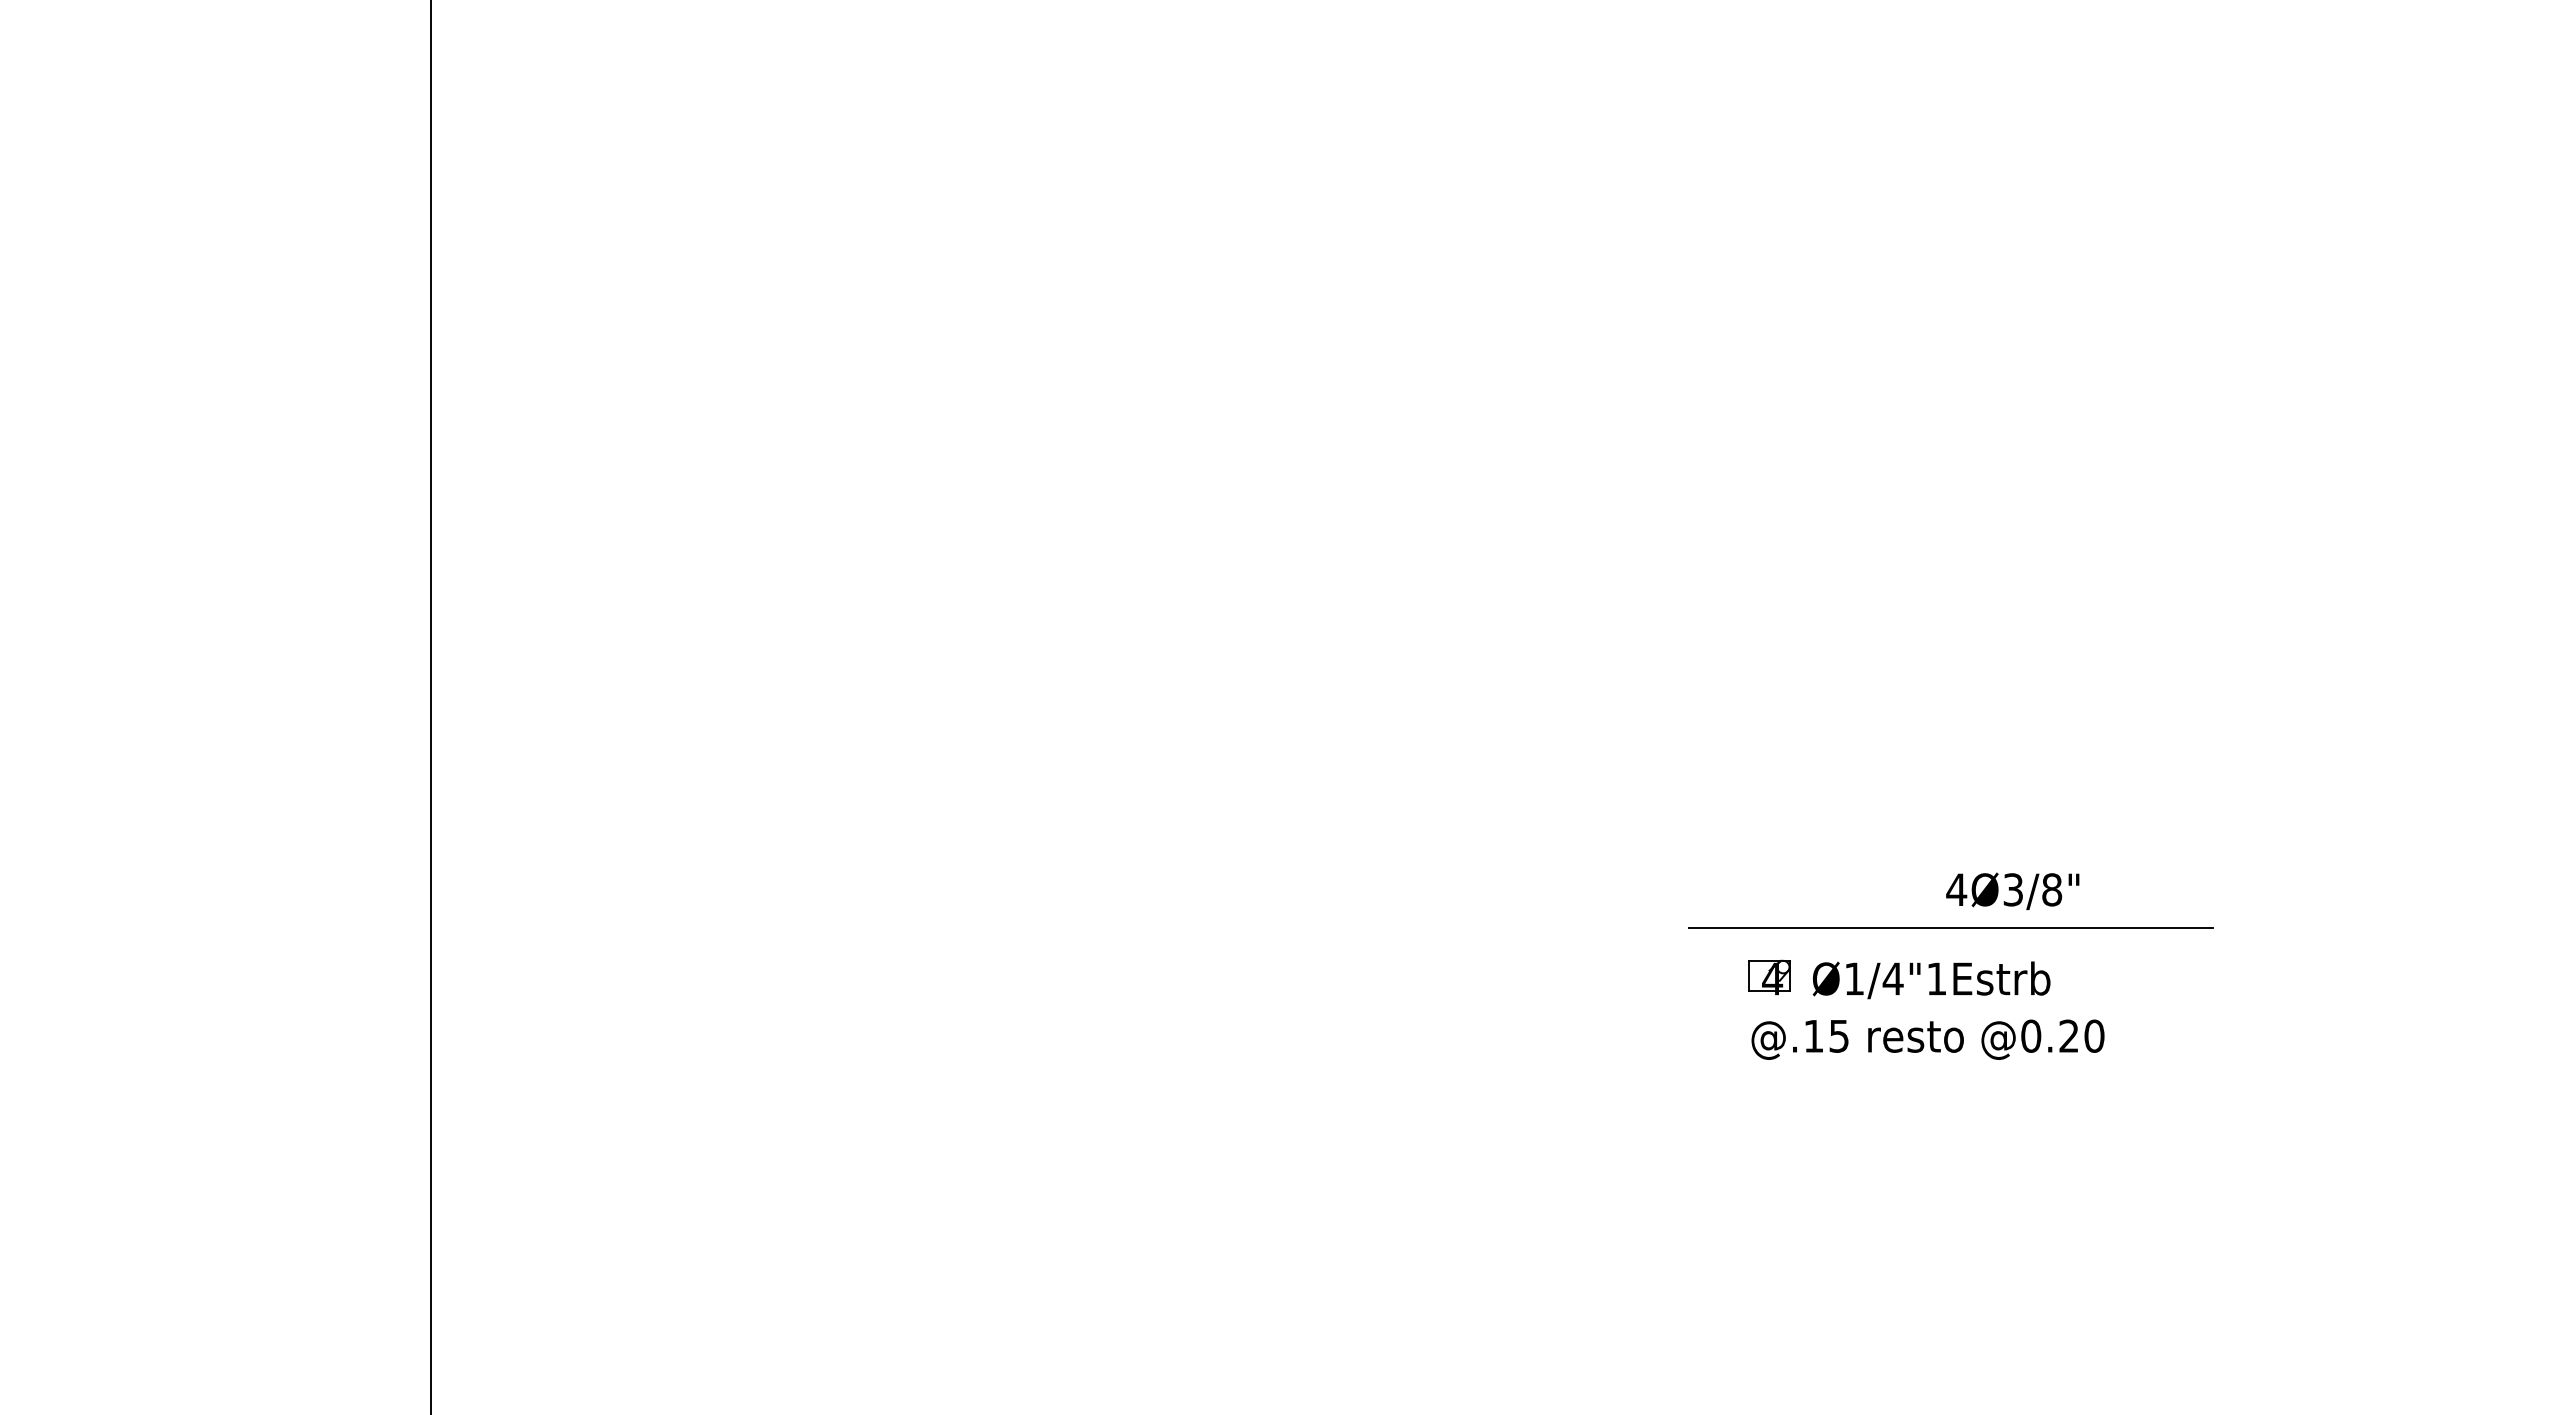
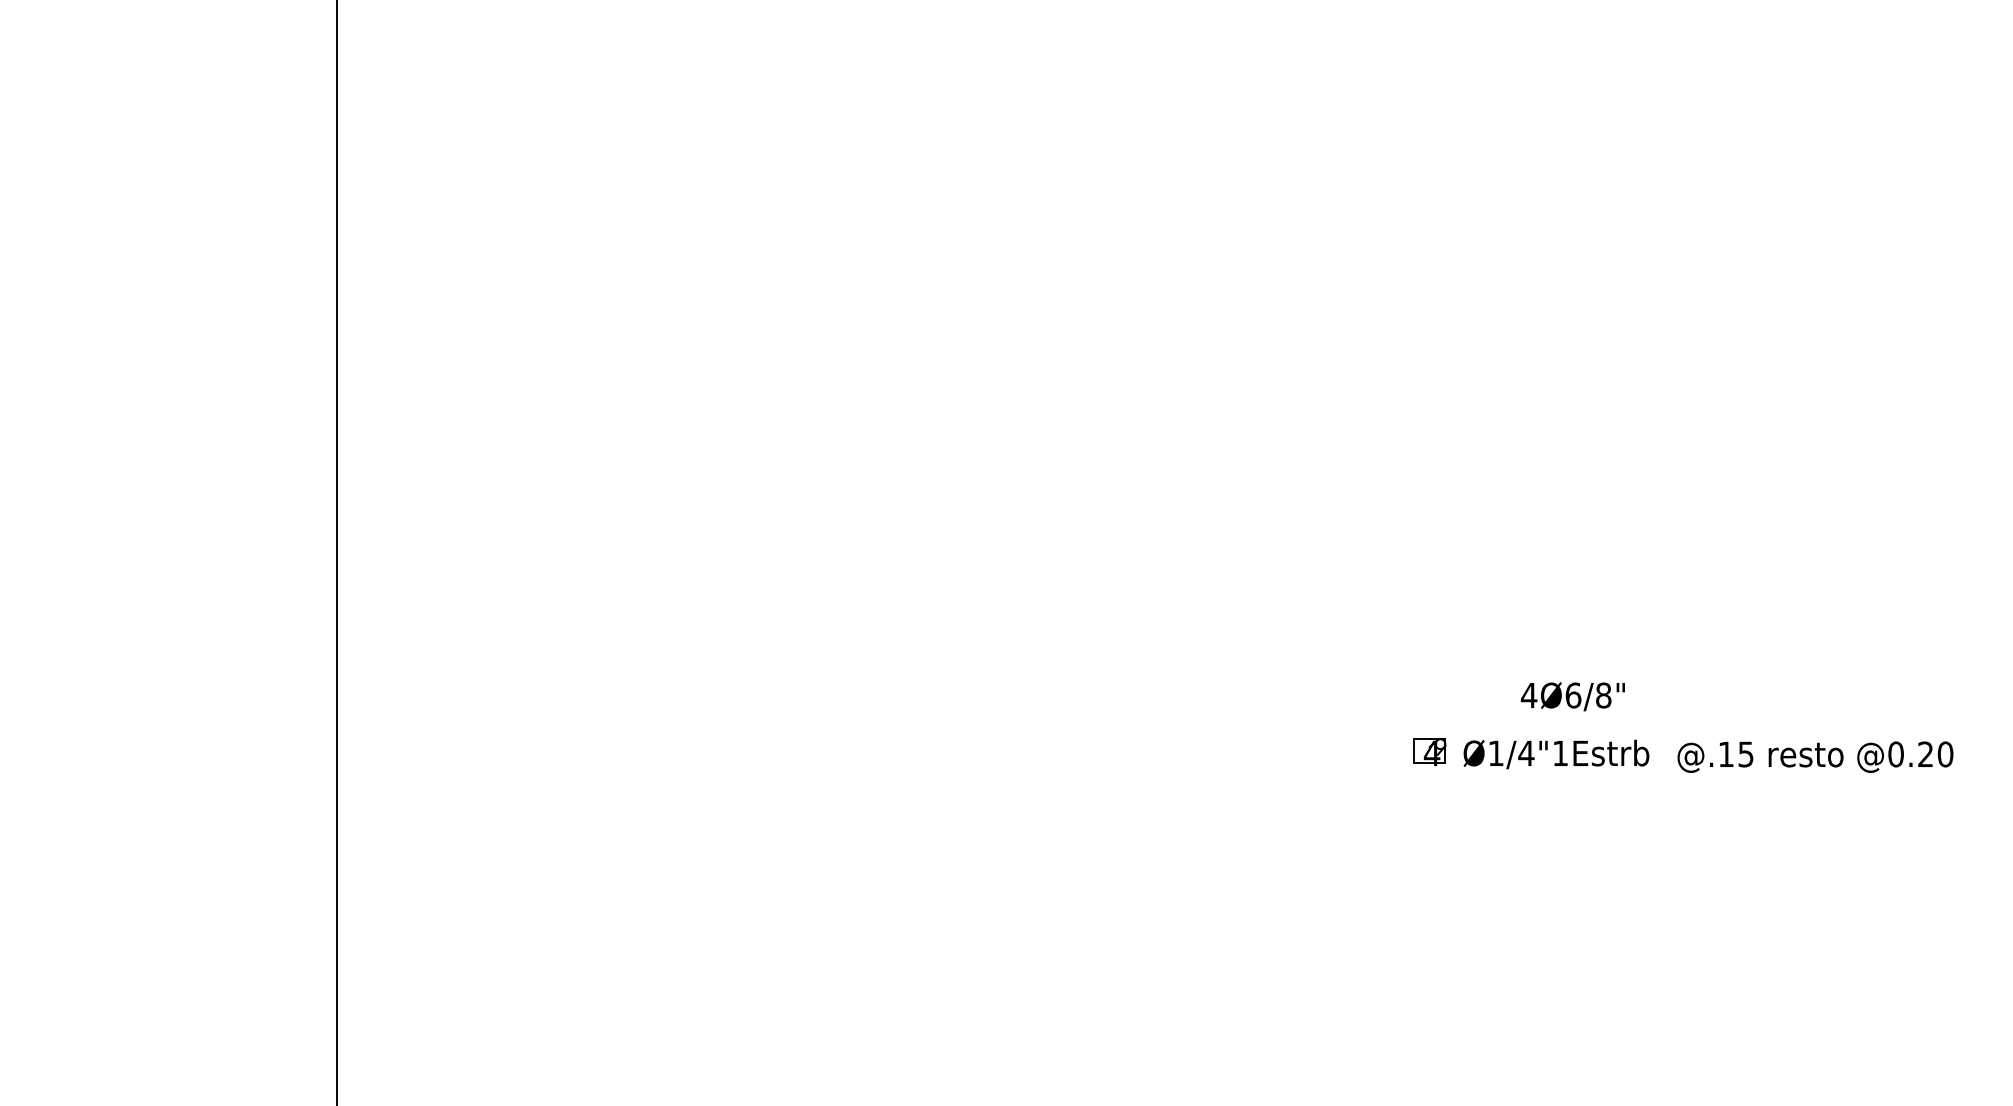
text: (2013, 889) -> (1573, 695), 4Ø3/8" -> 4Ø6/8"
line: (1950, 928) -> (1524, 725), removed
part: (1899, 979) -> (1531, 753), moved
text: (1927, 1039) -> (1815, 756), moved

